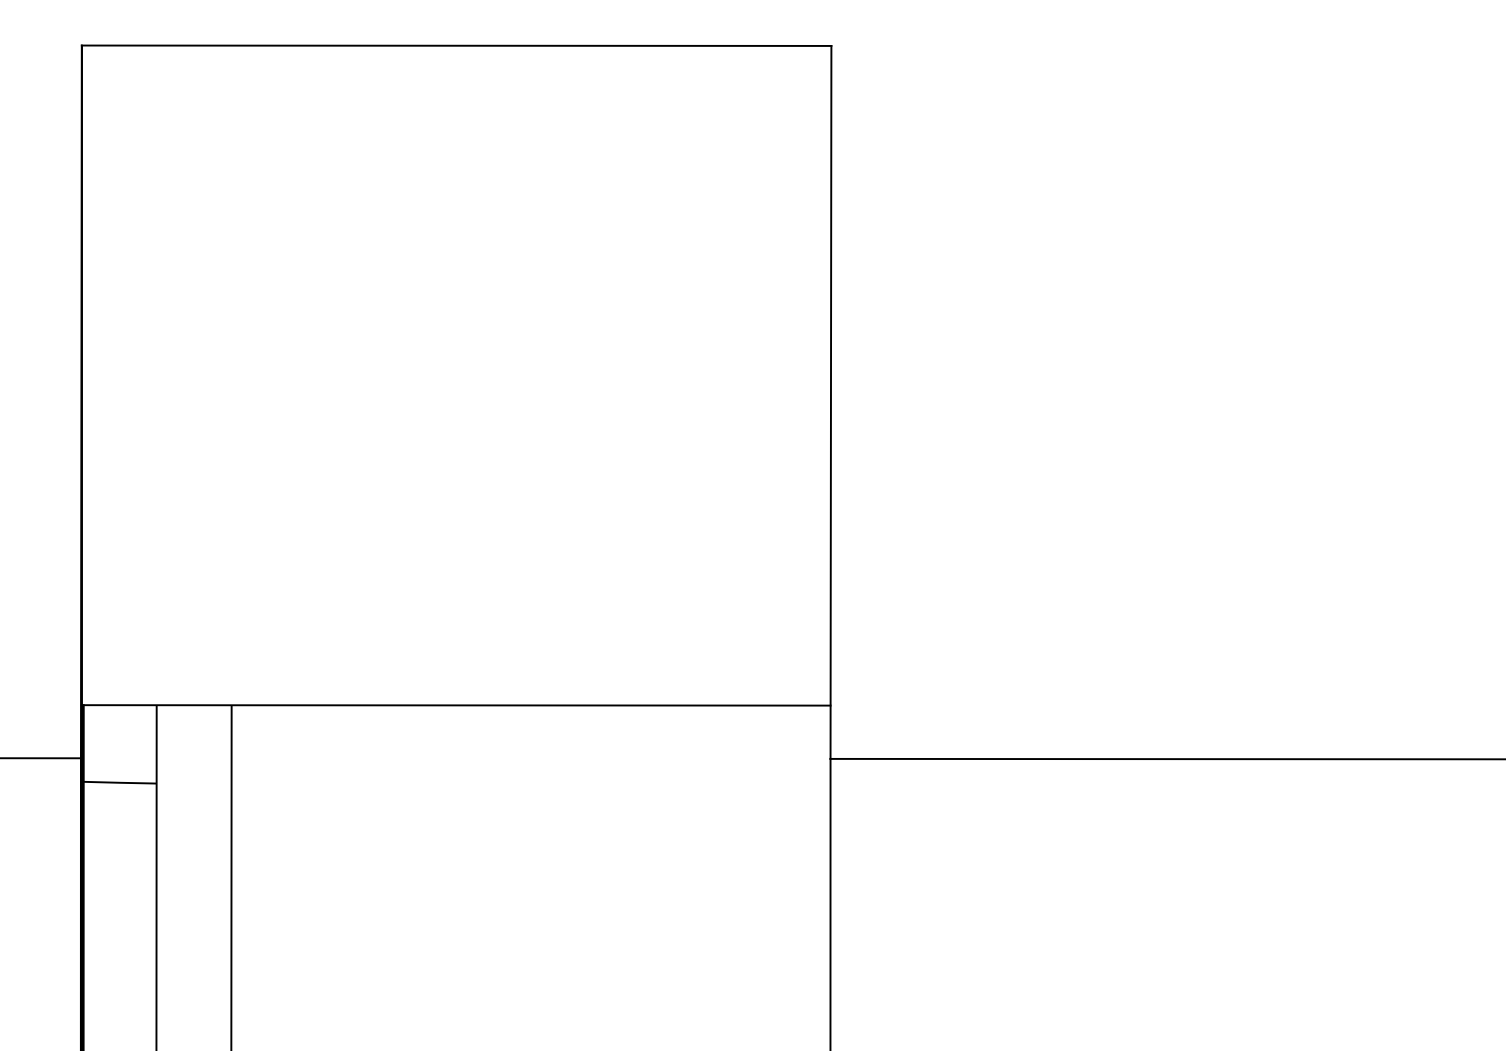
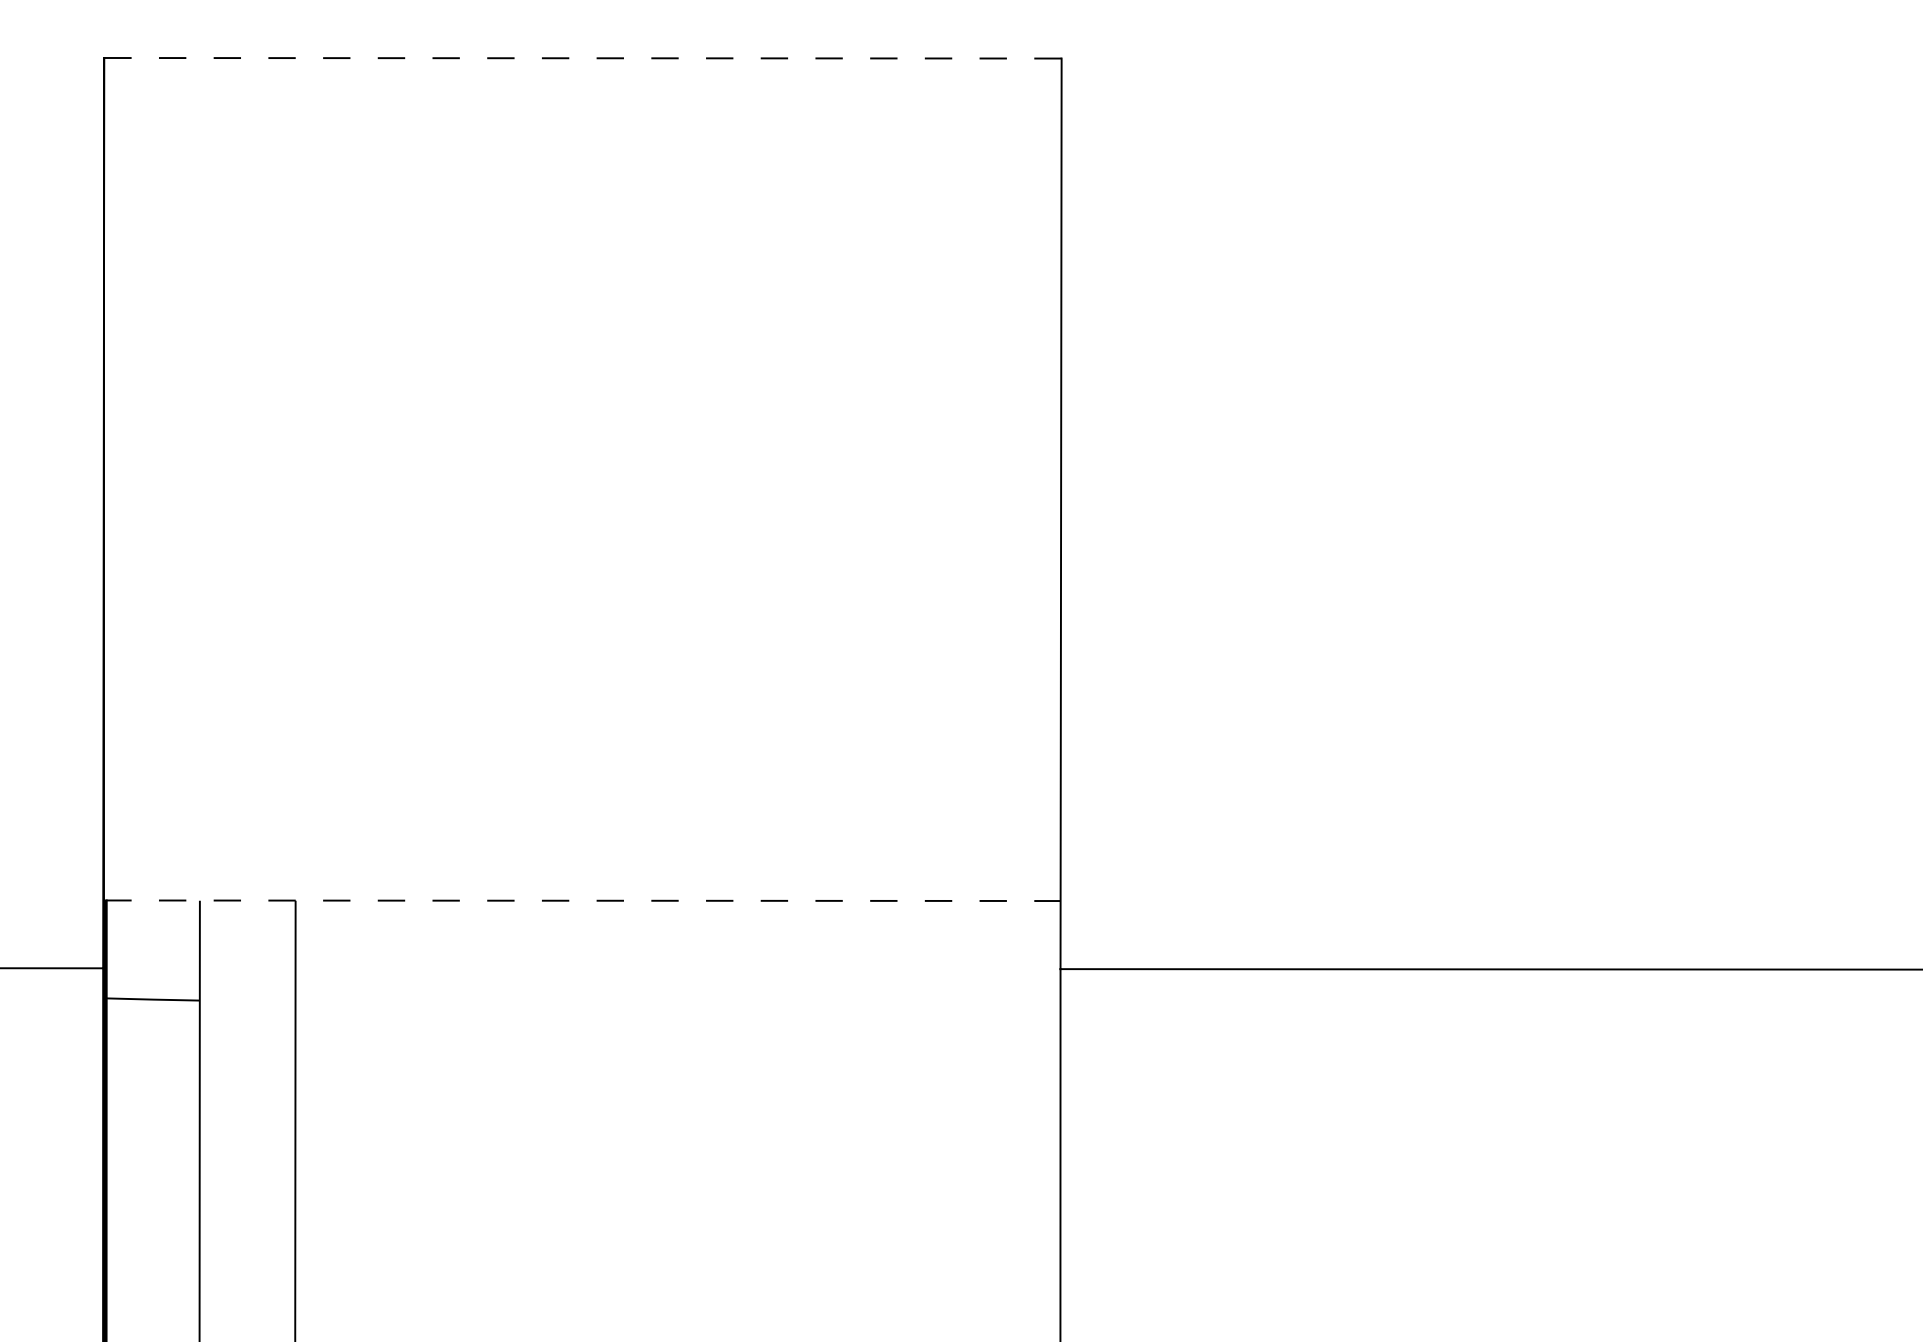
line: (456, 45) -> (582, 57), solid -> dashed
line: (456, 705) -> (582, 900), solid -> dashed

